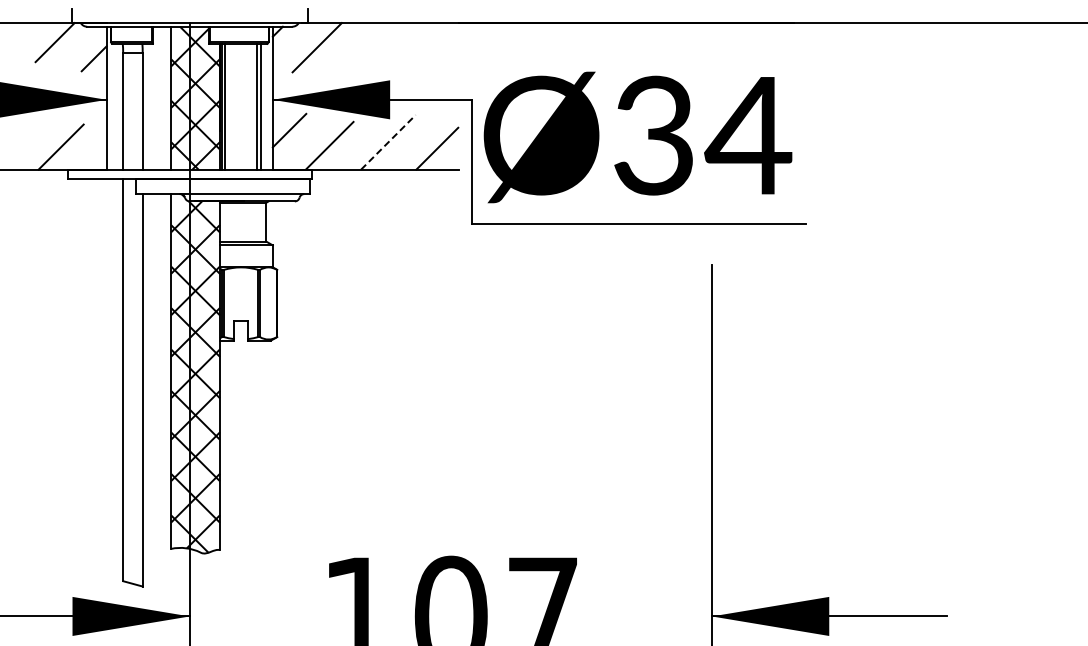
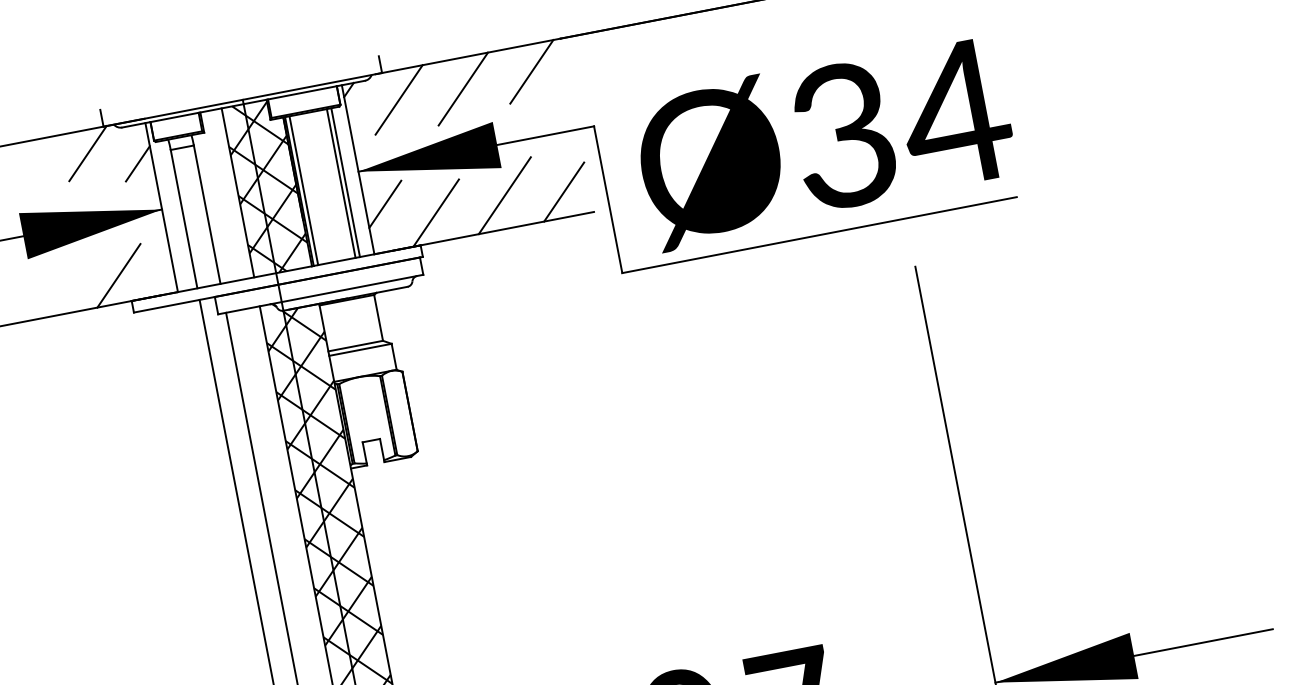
line: (429, 45) -> (531, 71), added
line: (371, 48) -> (463, 88), added
text: (637, 137) -> (824, 141), moved
line: (388, 142) -> (504, 195), dashed -> solid

